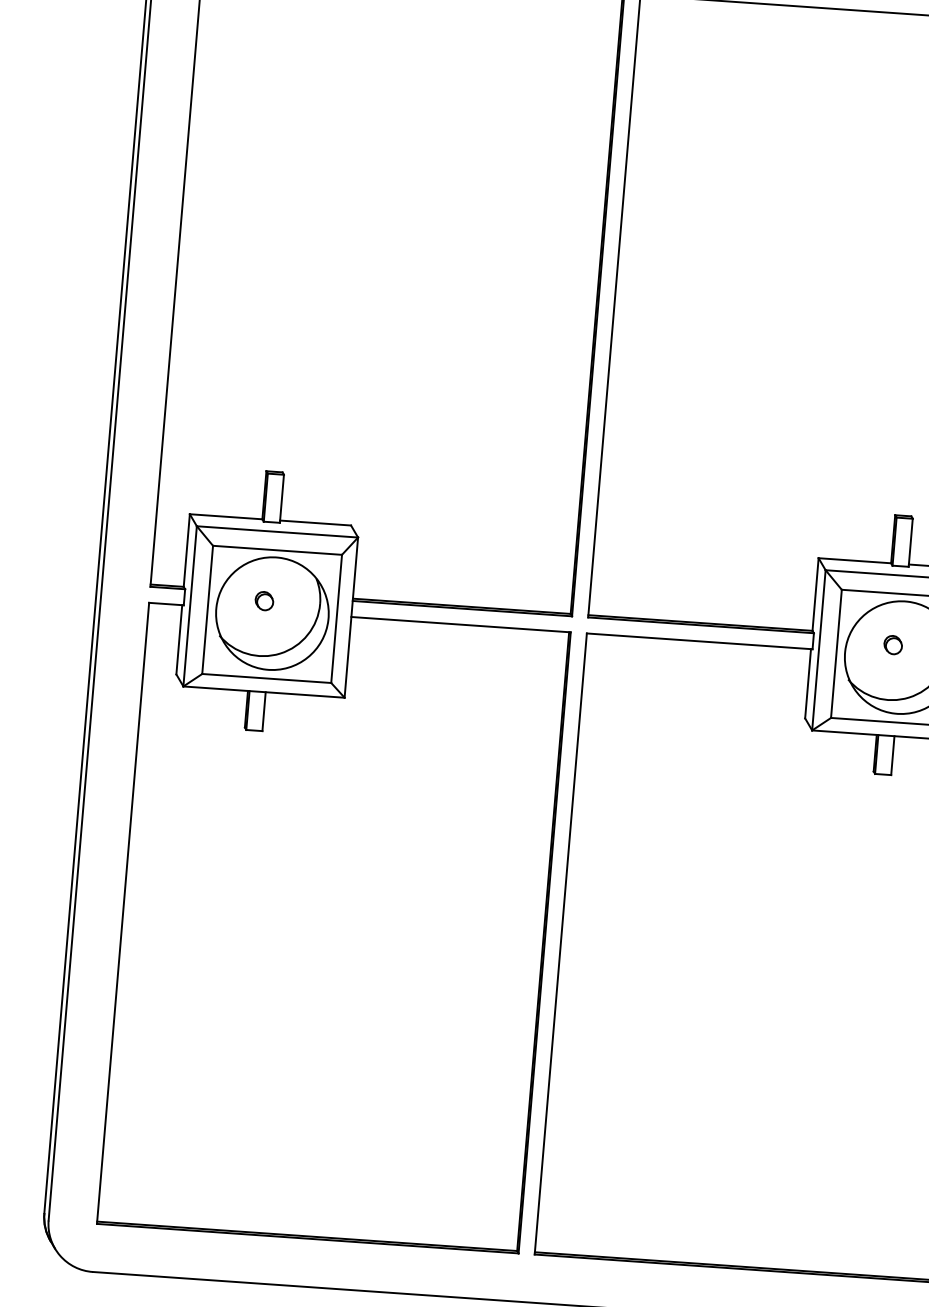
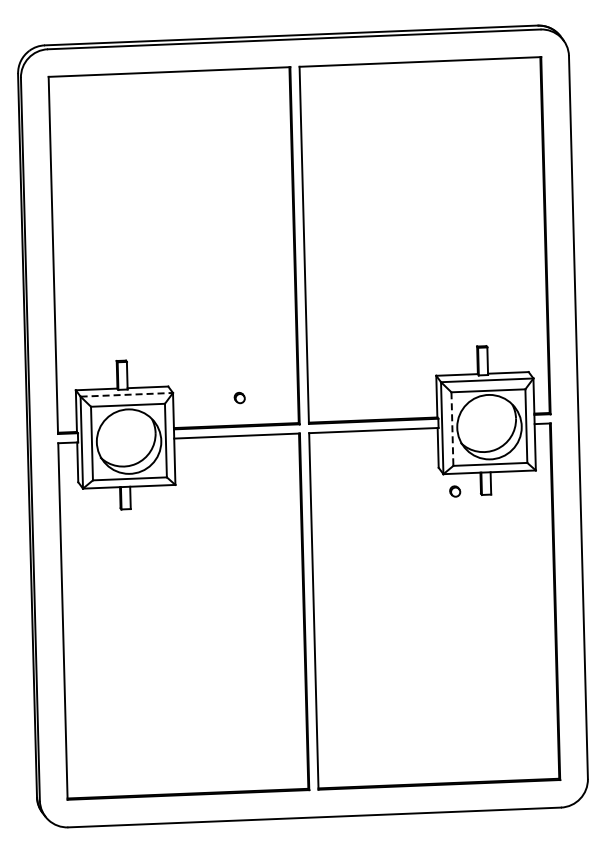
line: (278, 531) -> (127, 394), solid -> dashed
part: (264, 600) -> (239, 397), moved
part: (893, 645) -> (455, 491), moved
line: (836, 654) -> (452, 429), solid -> dashed

